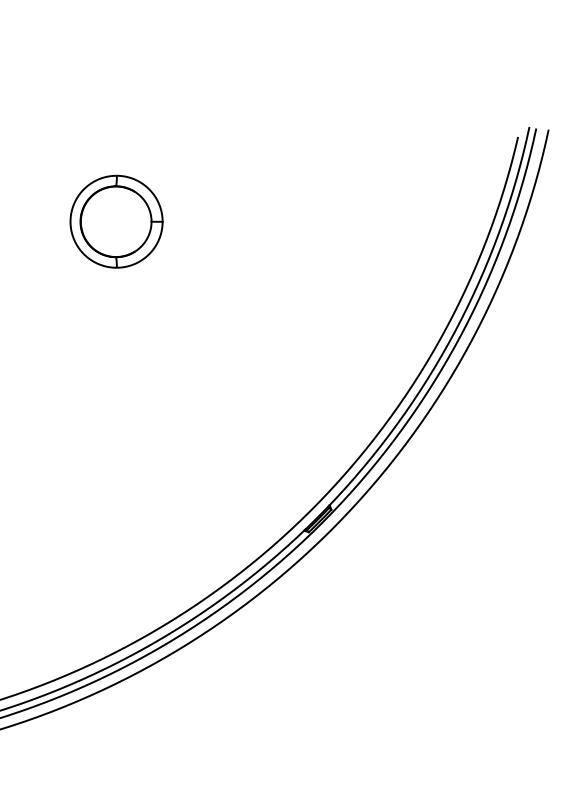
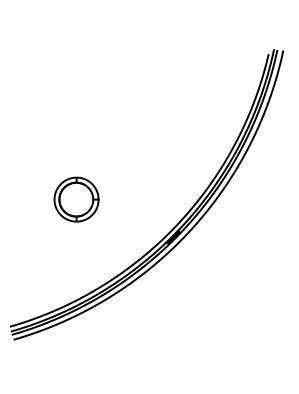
part: (116, 221) -> (76, 199), moved

